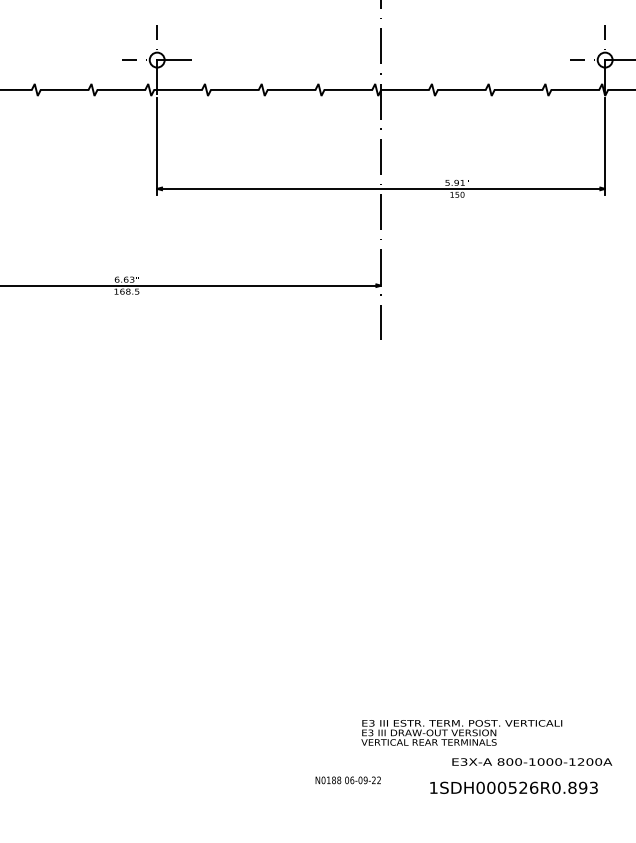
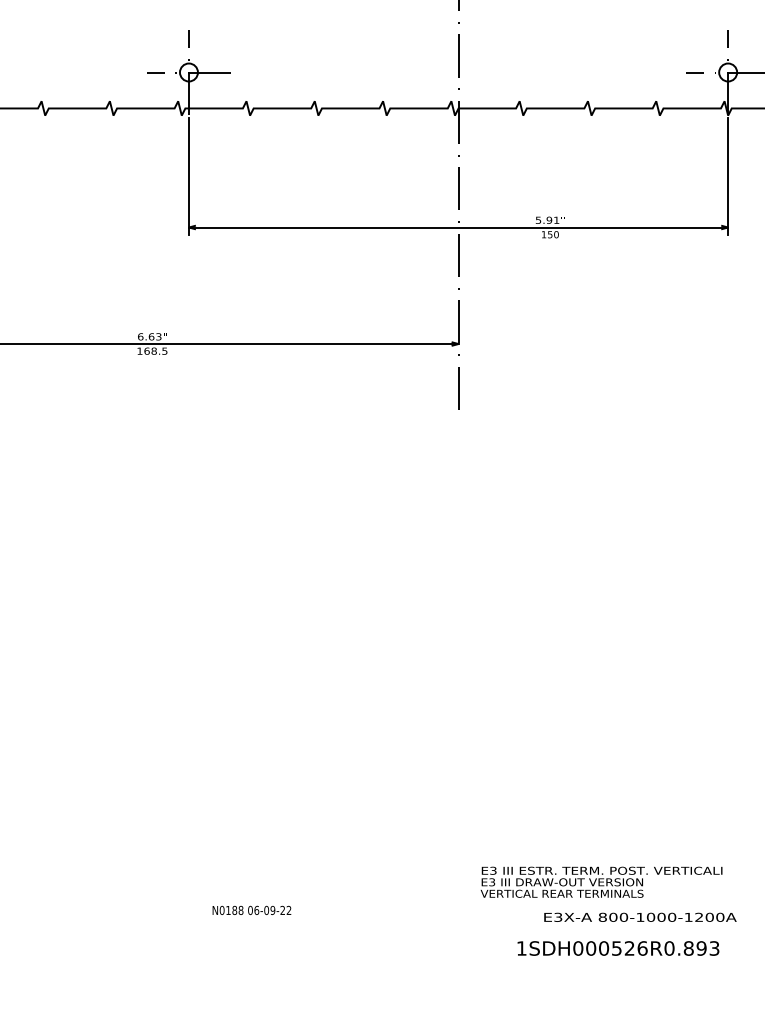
text: (461, 732) -> (601, 881), moved
text: (347, 779) -> (251, 909), moved

